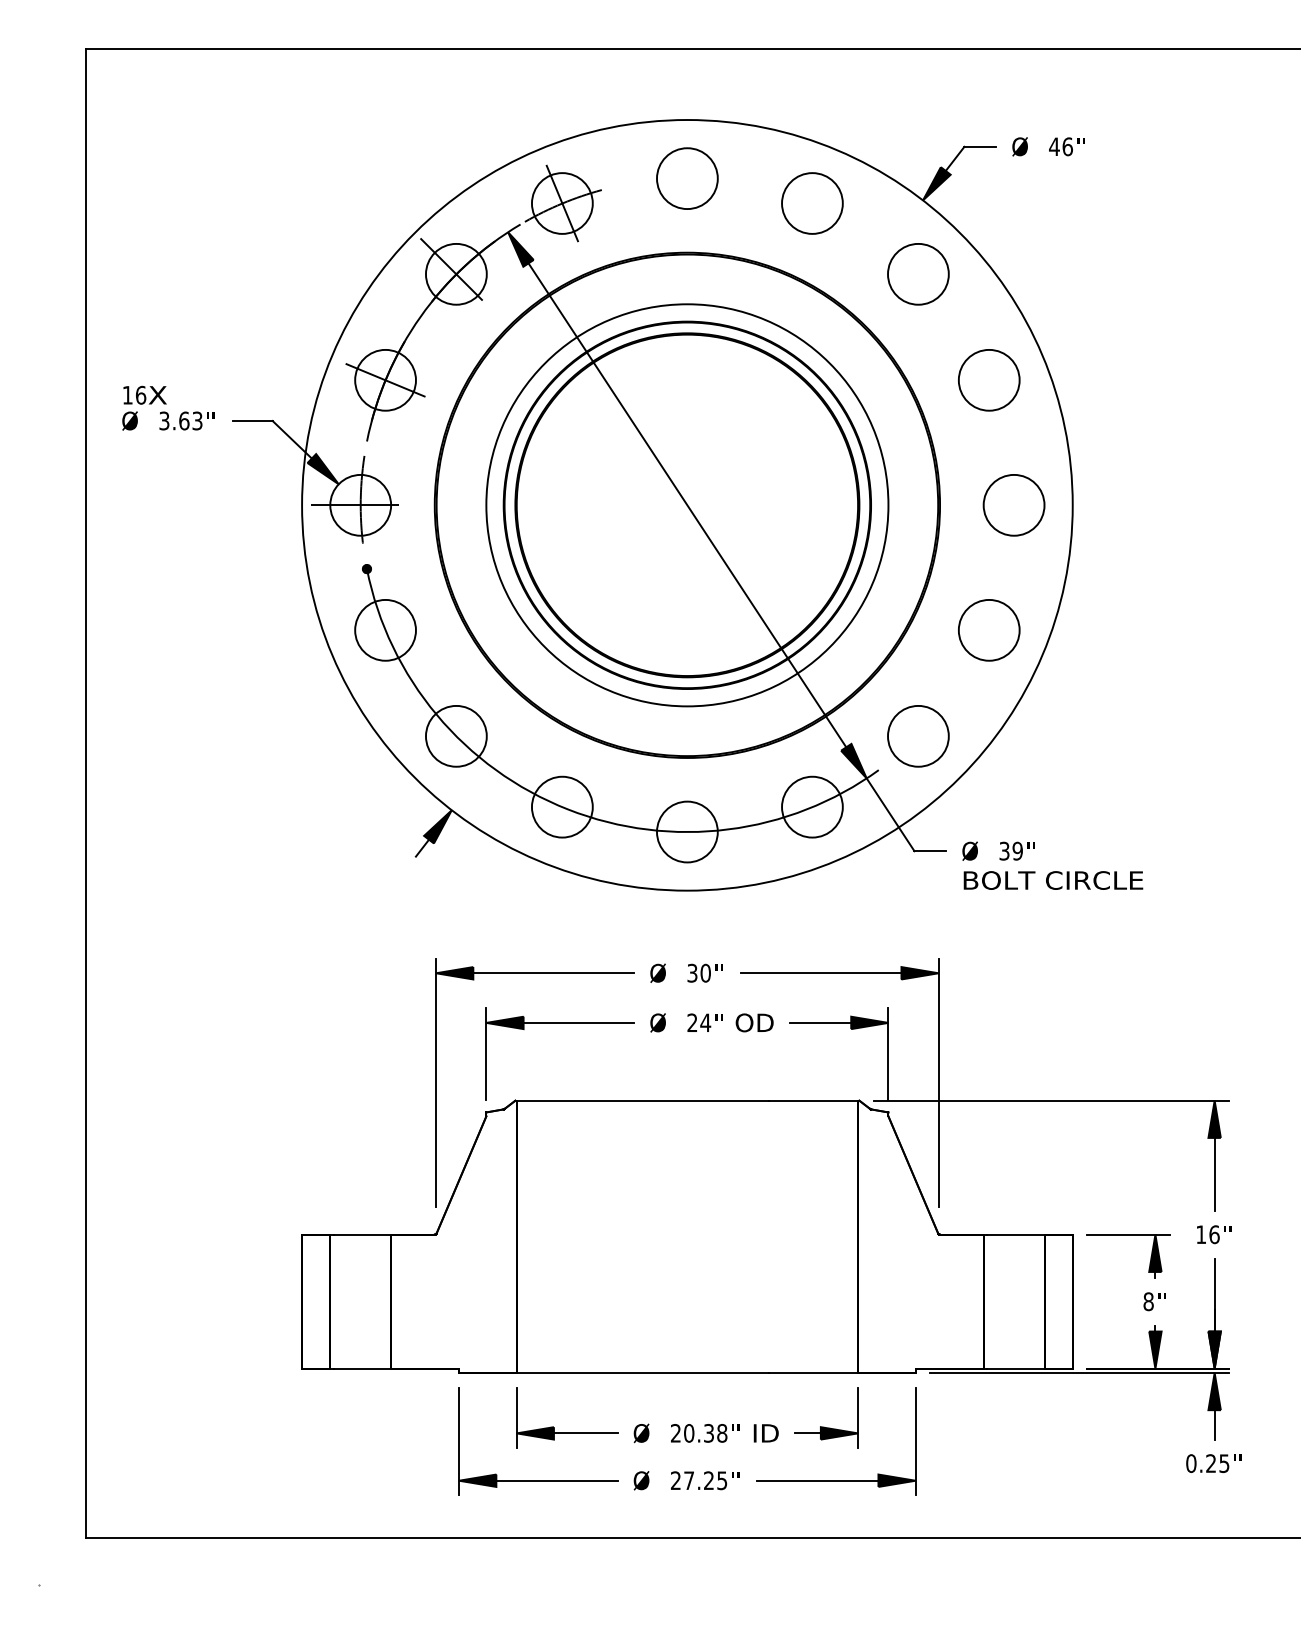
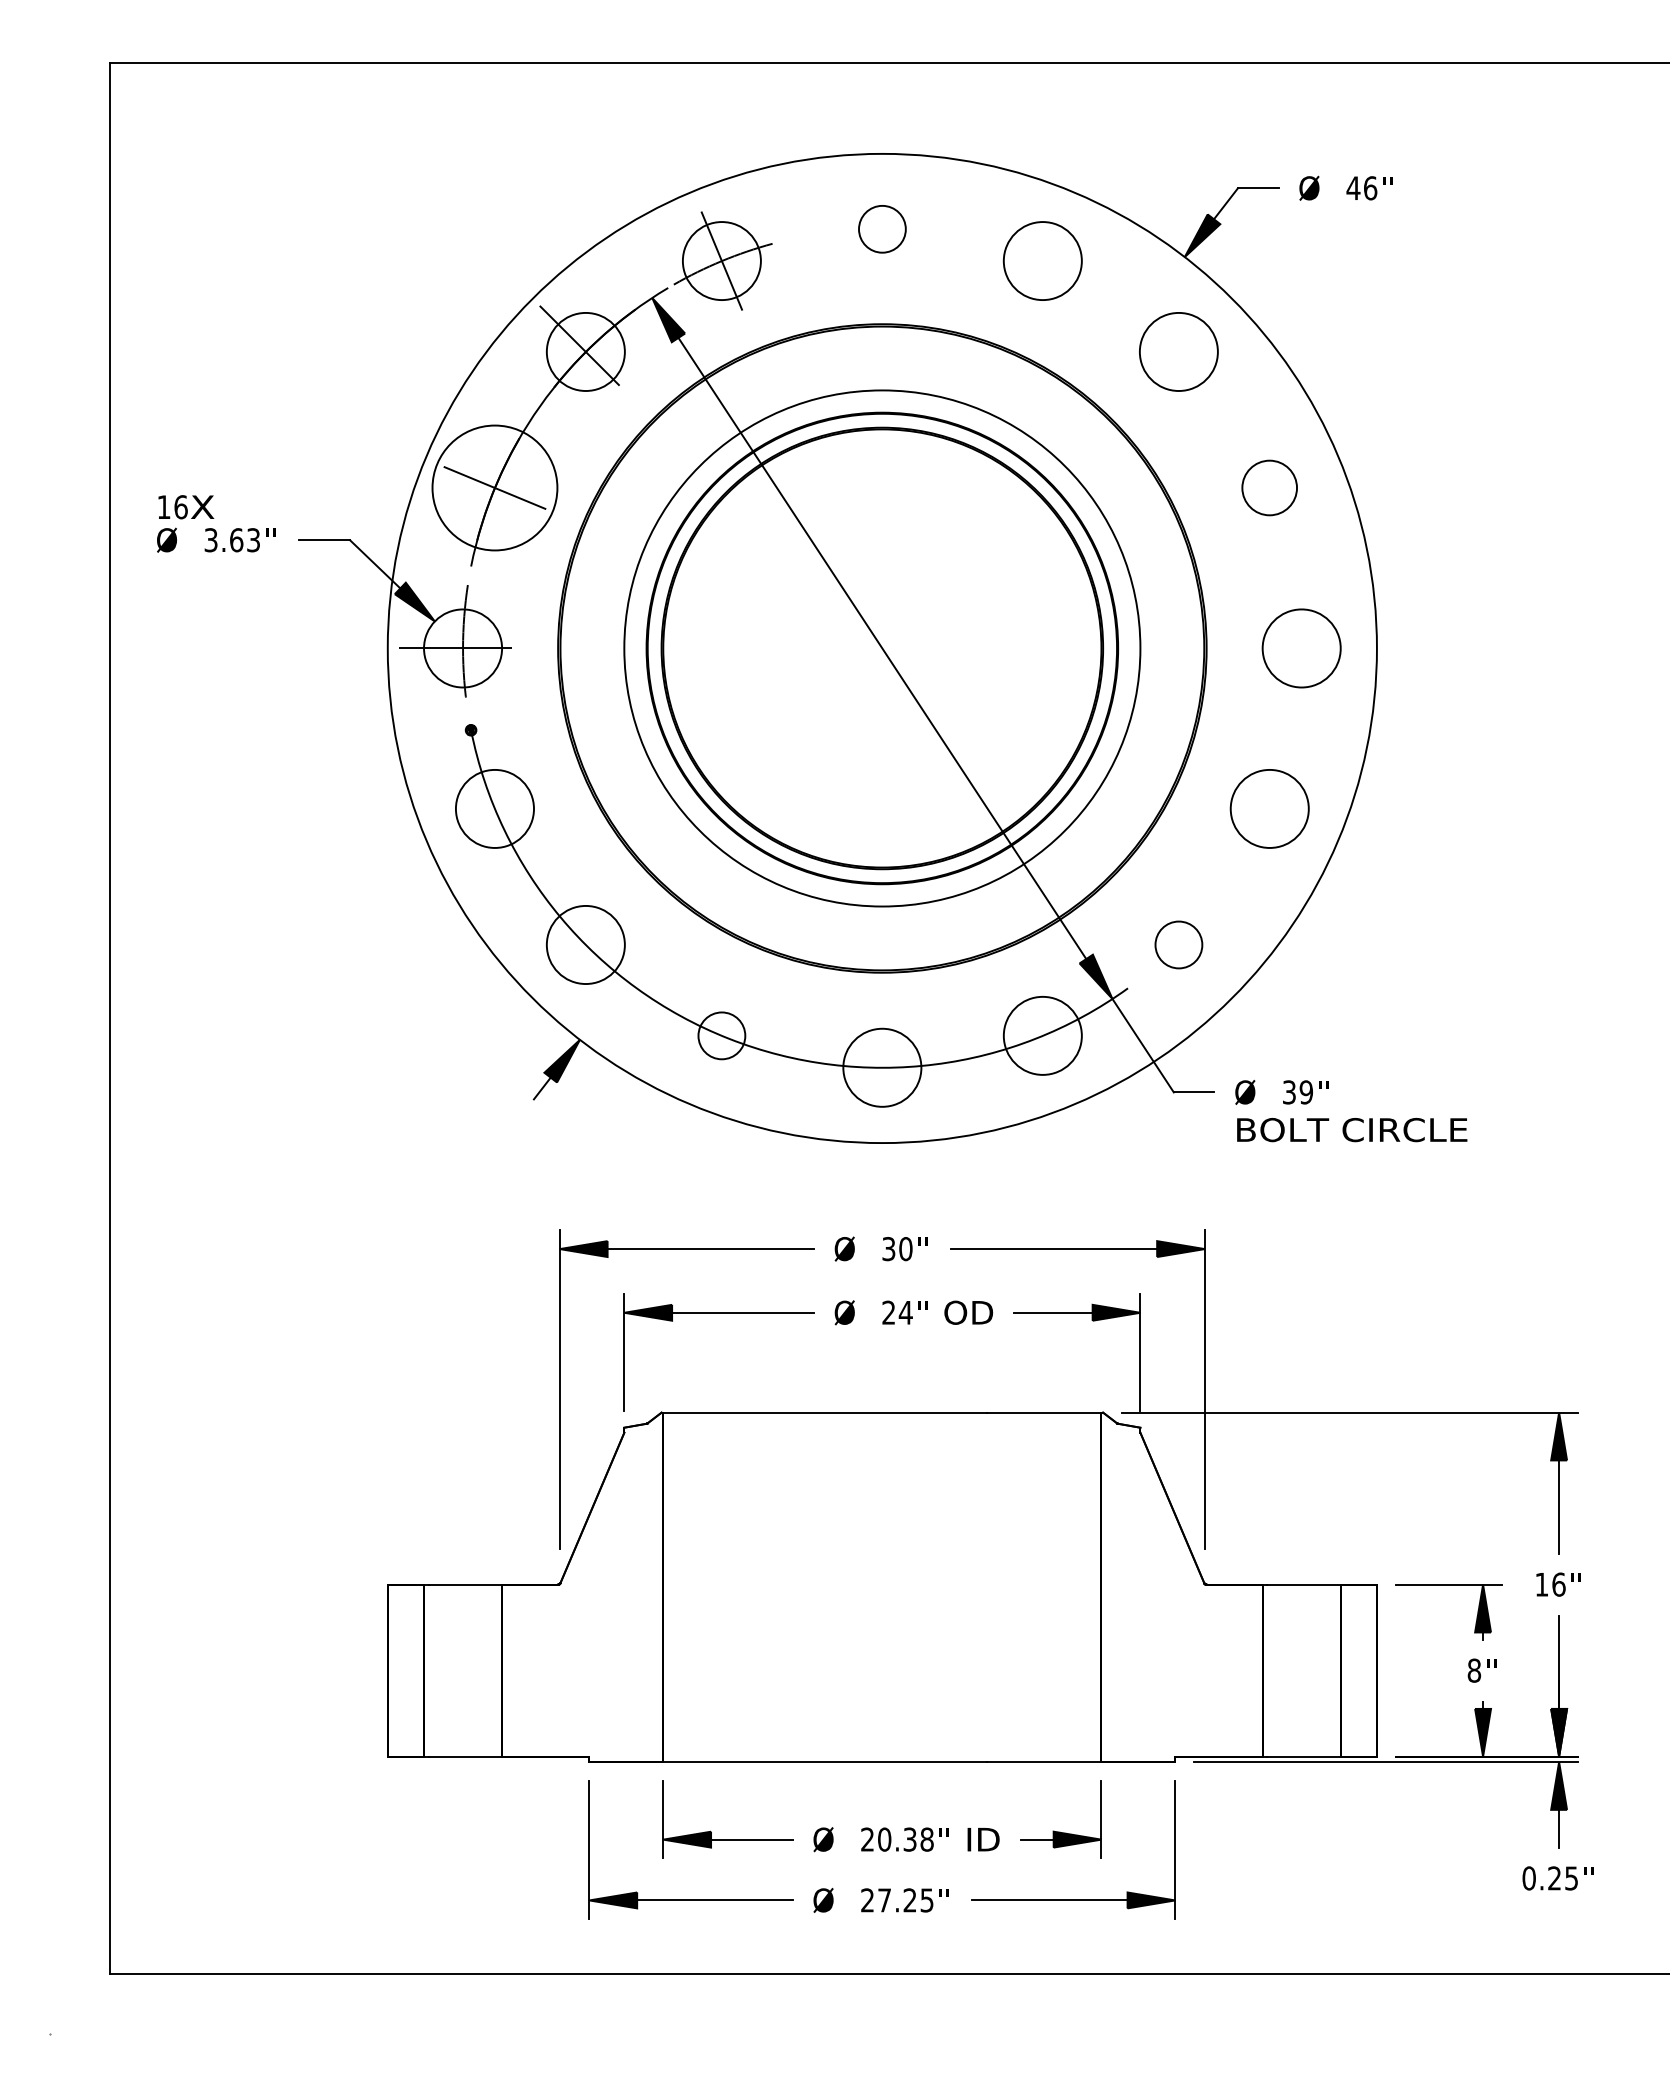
circle: (687, 178) -> (882, 229), size x0.6
circle: (385, 379) -> (494, 487), size x1.6
circle: (989, 379) -> (1269, 487), size x0.7
circle: (918, 735) -> (1178, 944), size x0.6
circle: (562, 806) -> (721, 1035), size x0.6

